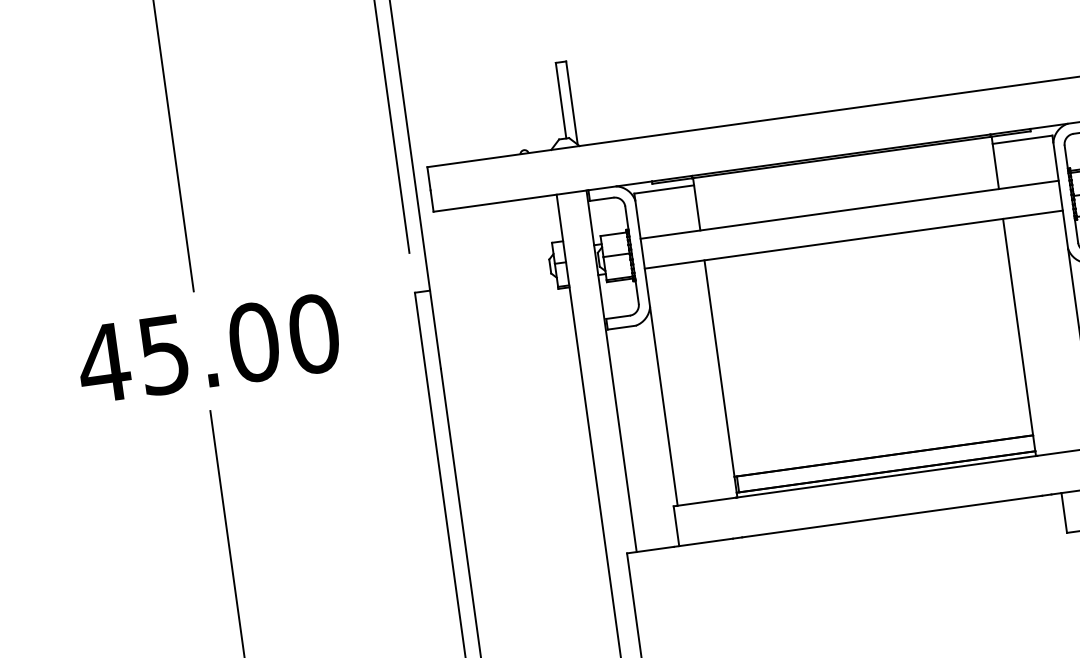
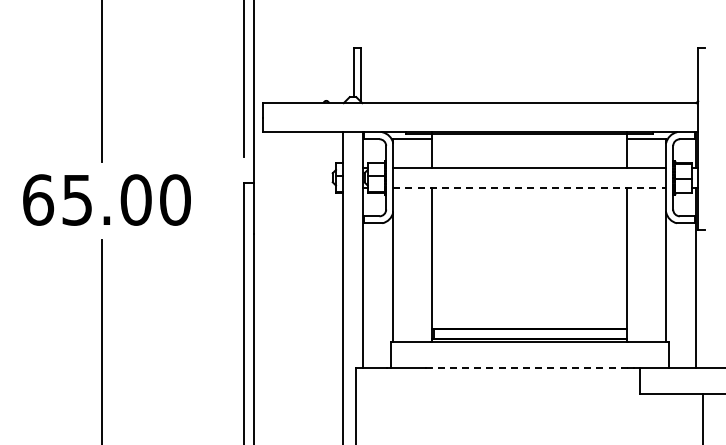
line: (853, 239) -> (529, 187), solid -> dashed
text: (102, 362) -> (37, 199), 45.00 -> 65.00
line: (891, 516) -> (529, 368), solid -> dashed

